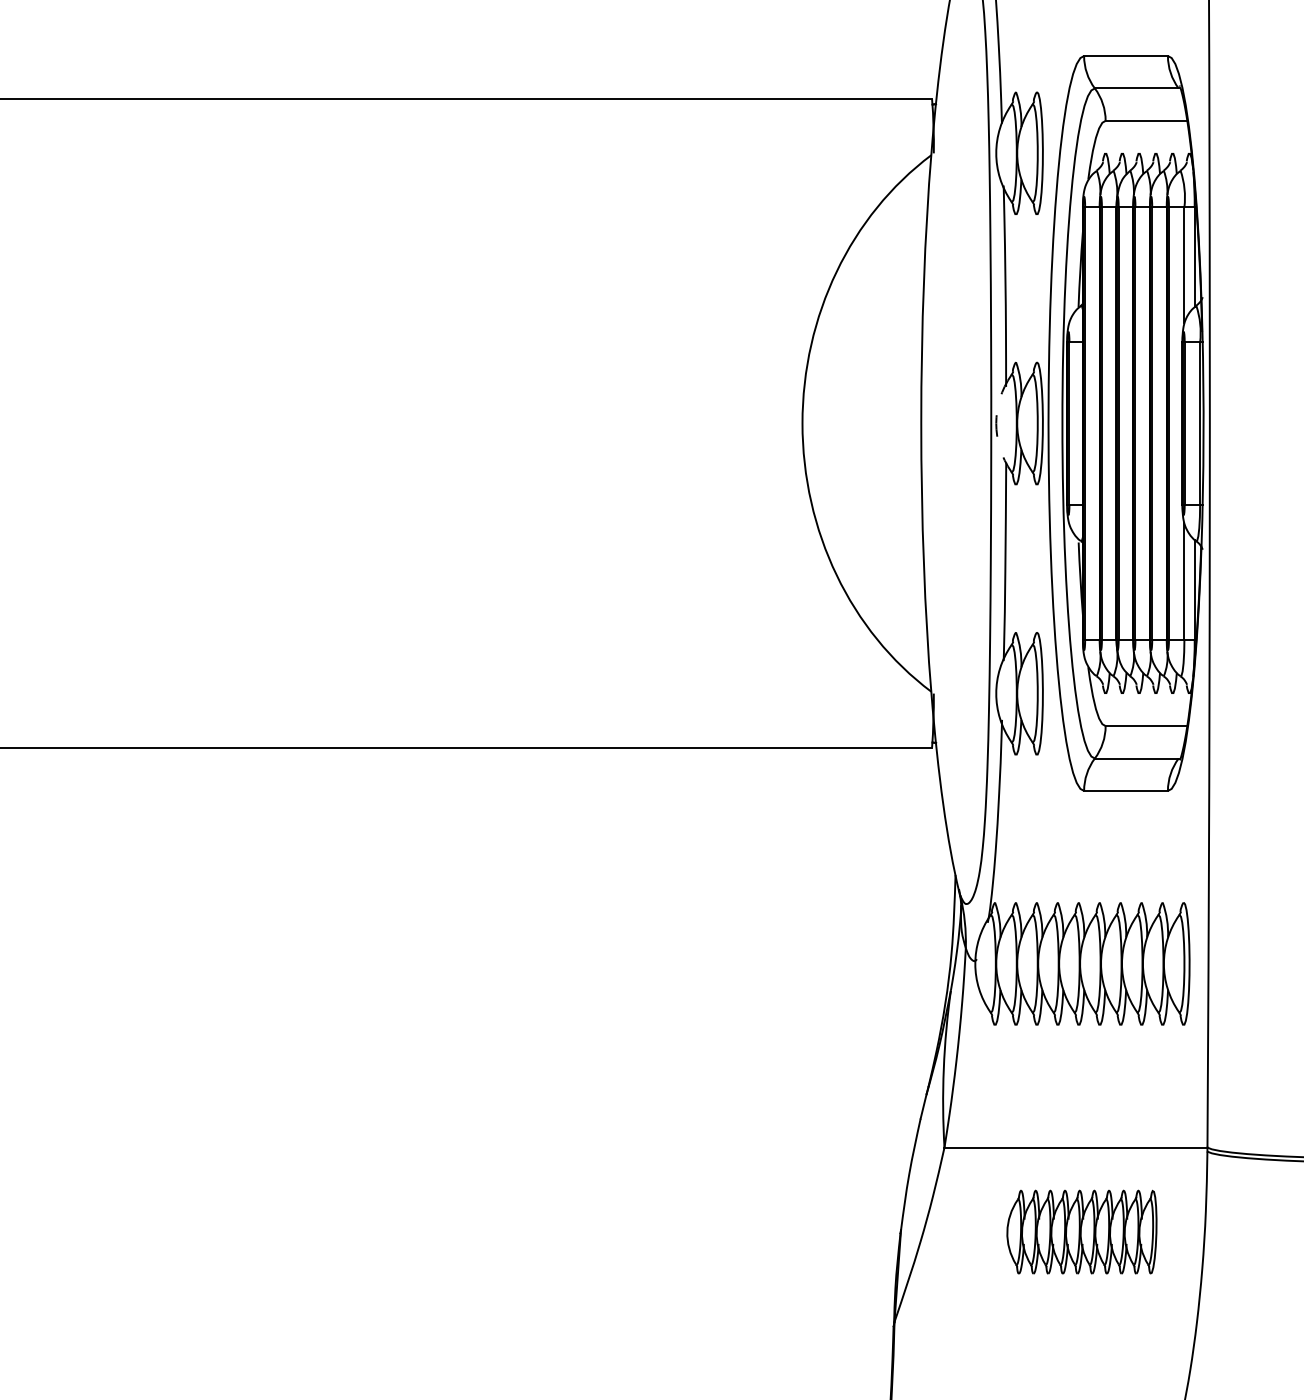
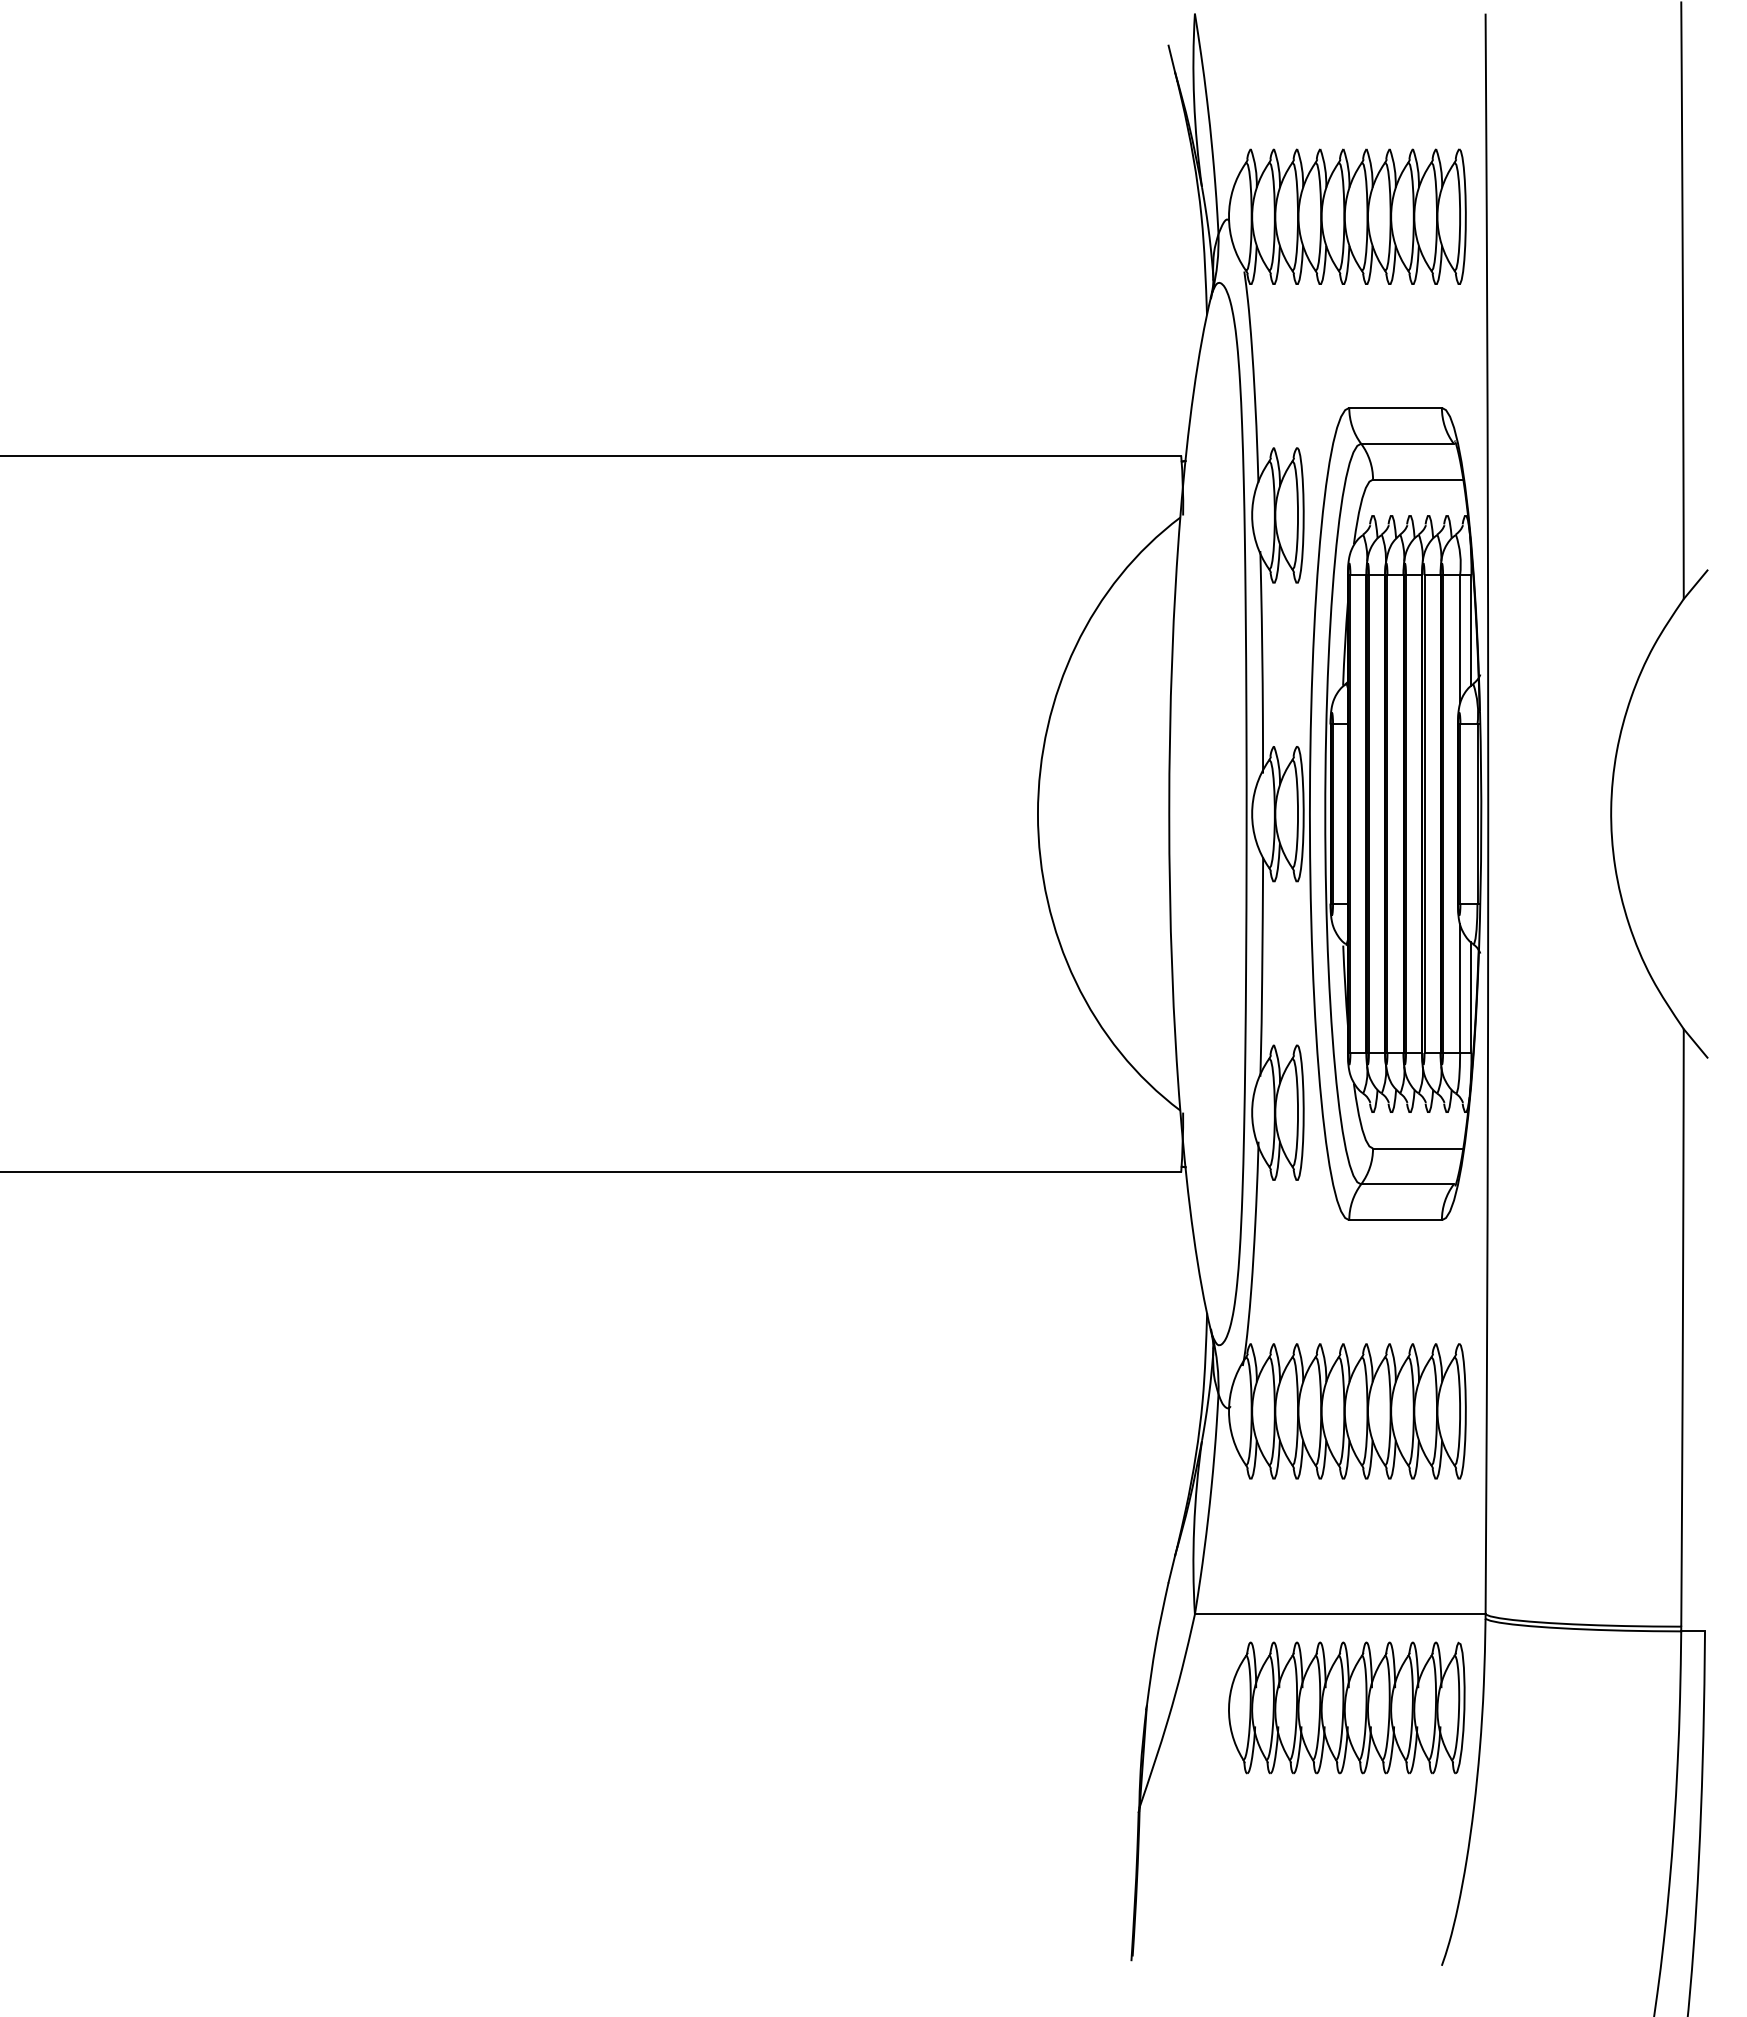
arc: (996, 423) -> (1252, 814), dashed -> solid
part: (1081, 1231) -> (1346, 1707), size x1.43

